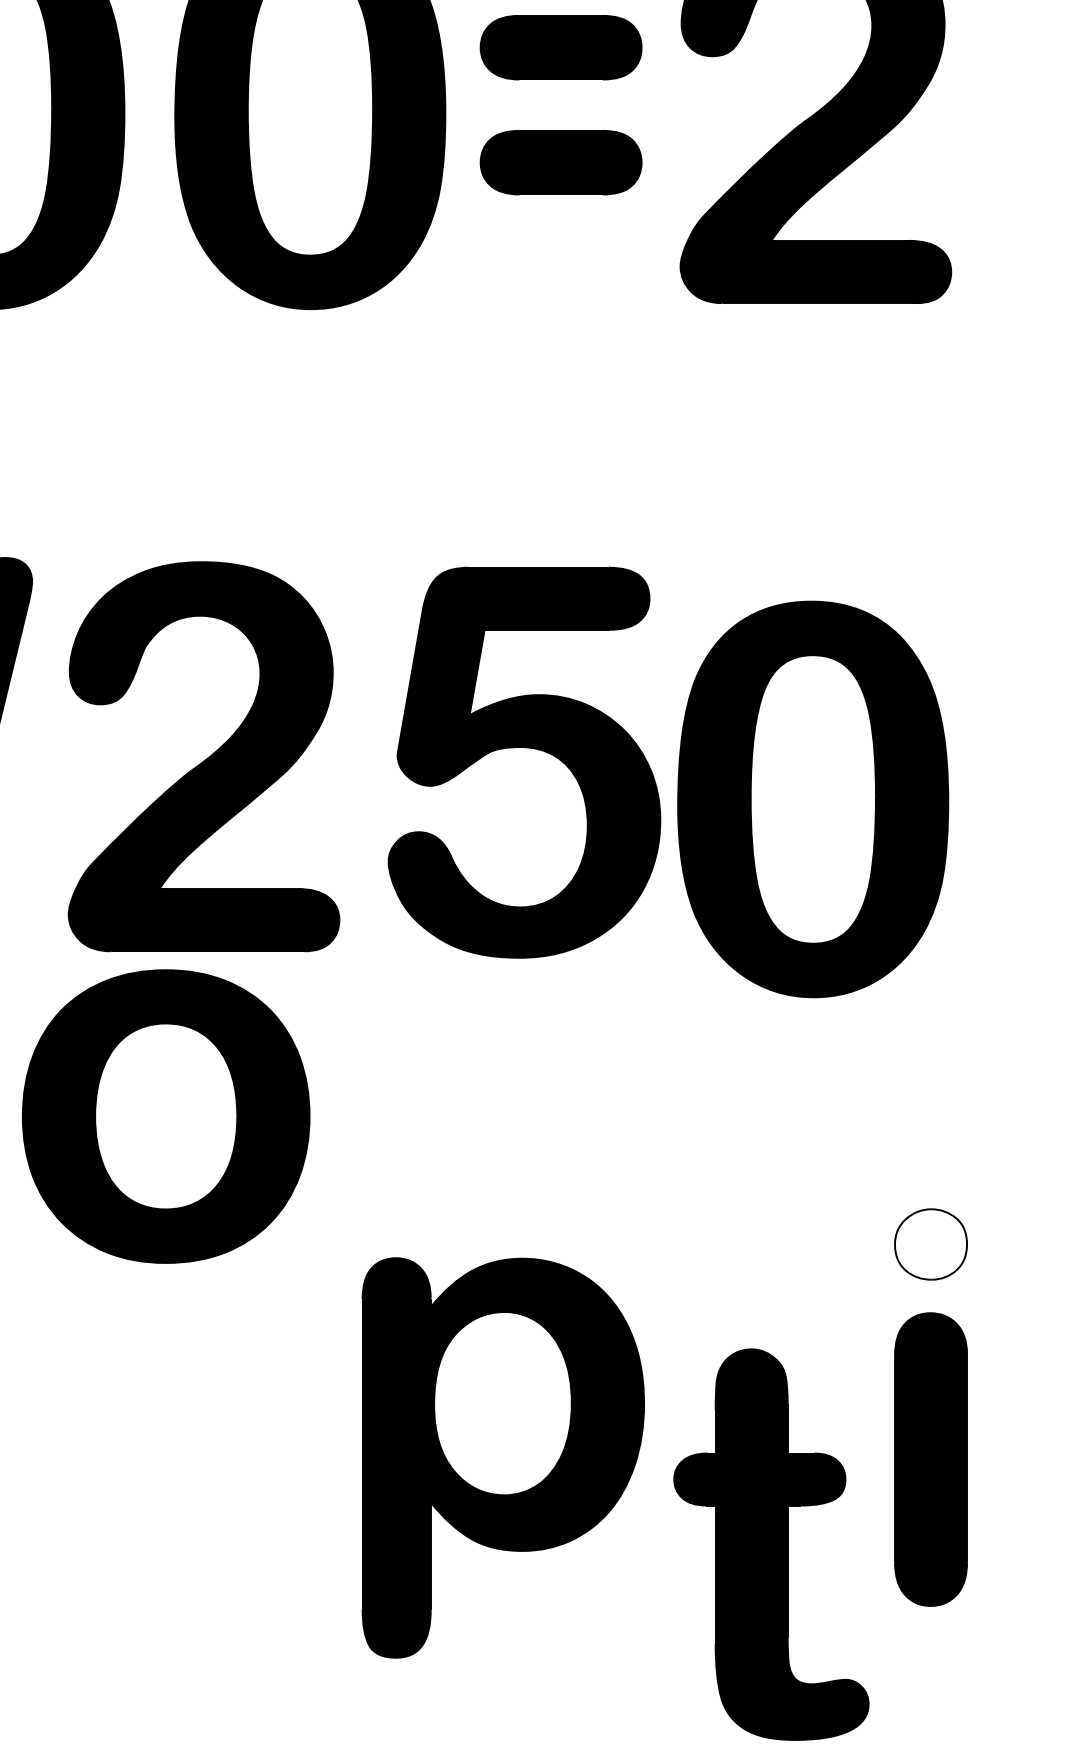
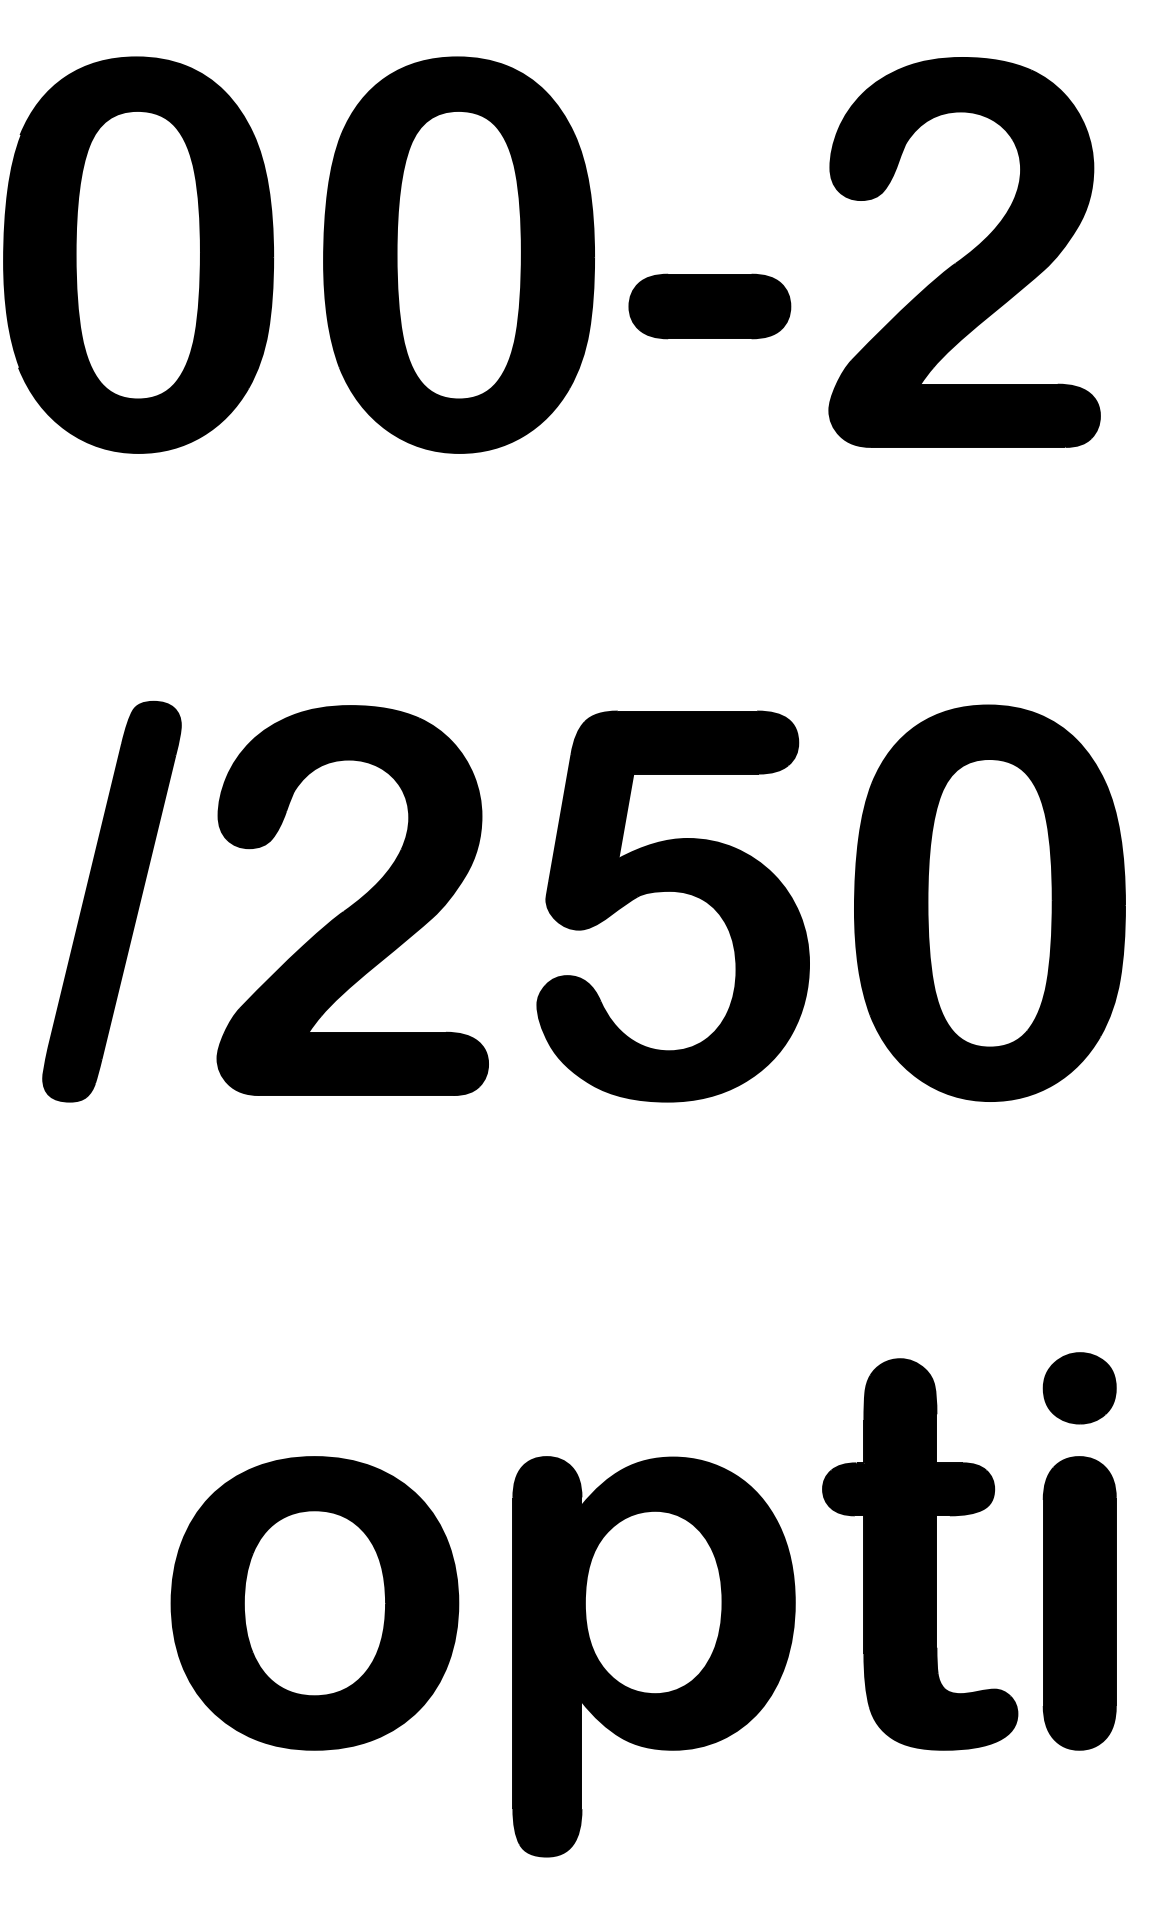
part: (560, 47) -> (709, 191), removed
part: (812, 798) -> (989, 902), moved
part: (165, 1116) -> (314, 1603), moved
fill: (930, 1244) -> (1079, 1388), added
part: (502, 1457) -> (653, 1656), moved
part: (771, 1544) -> (920, 1554), moved

